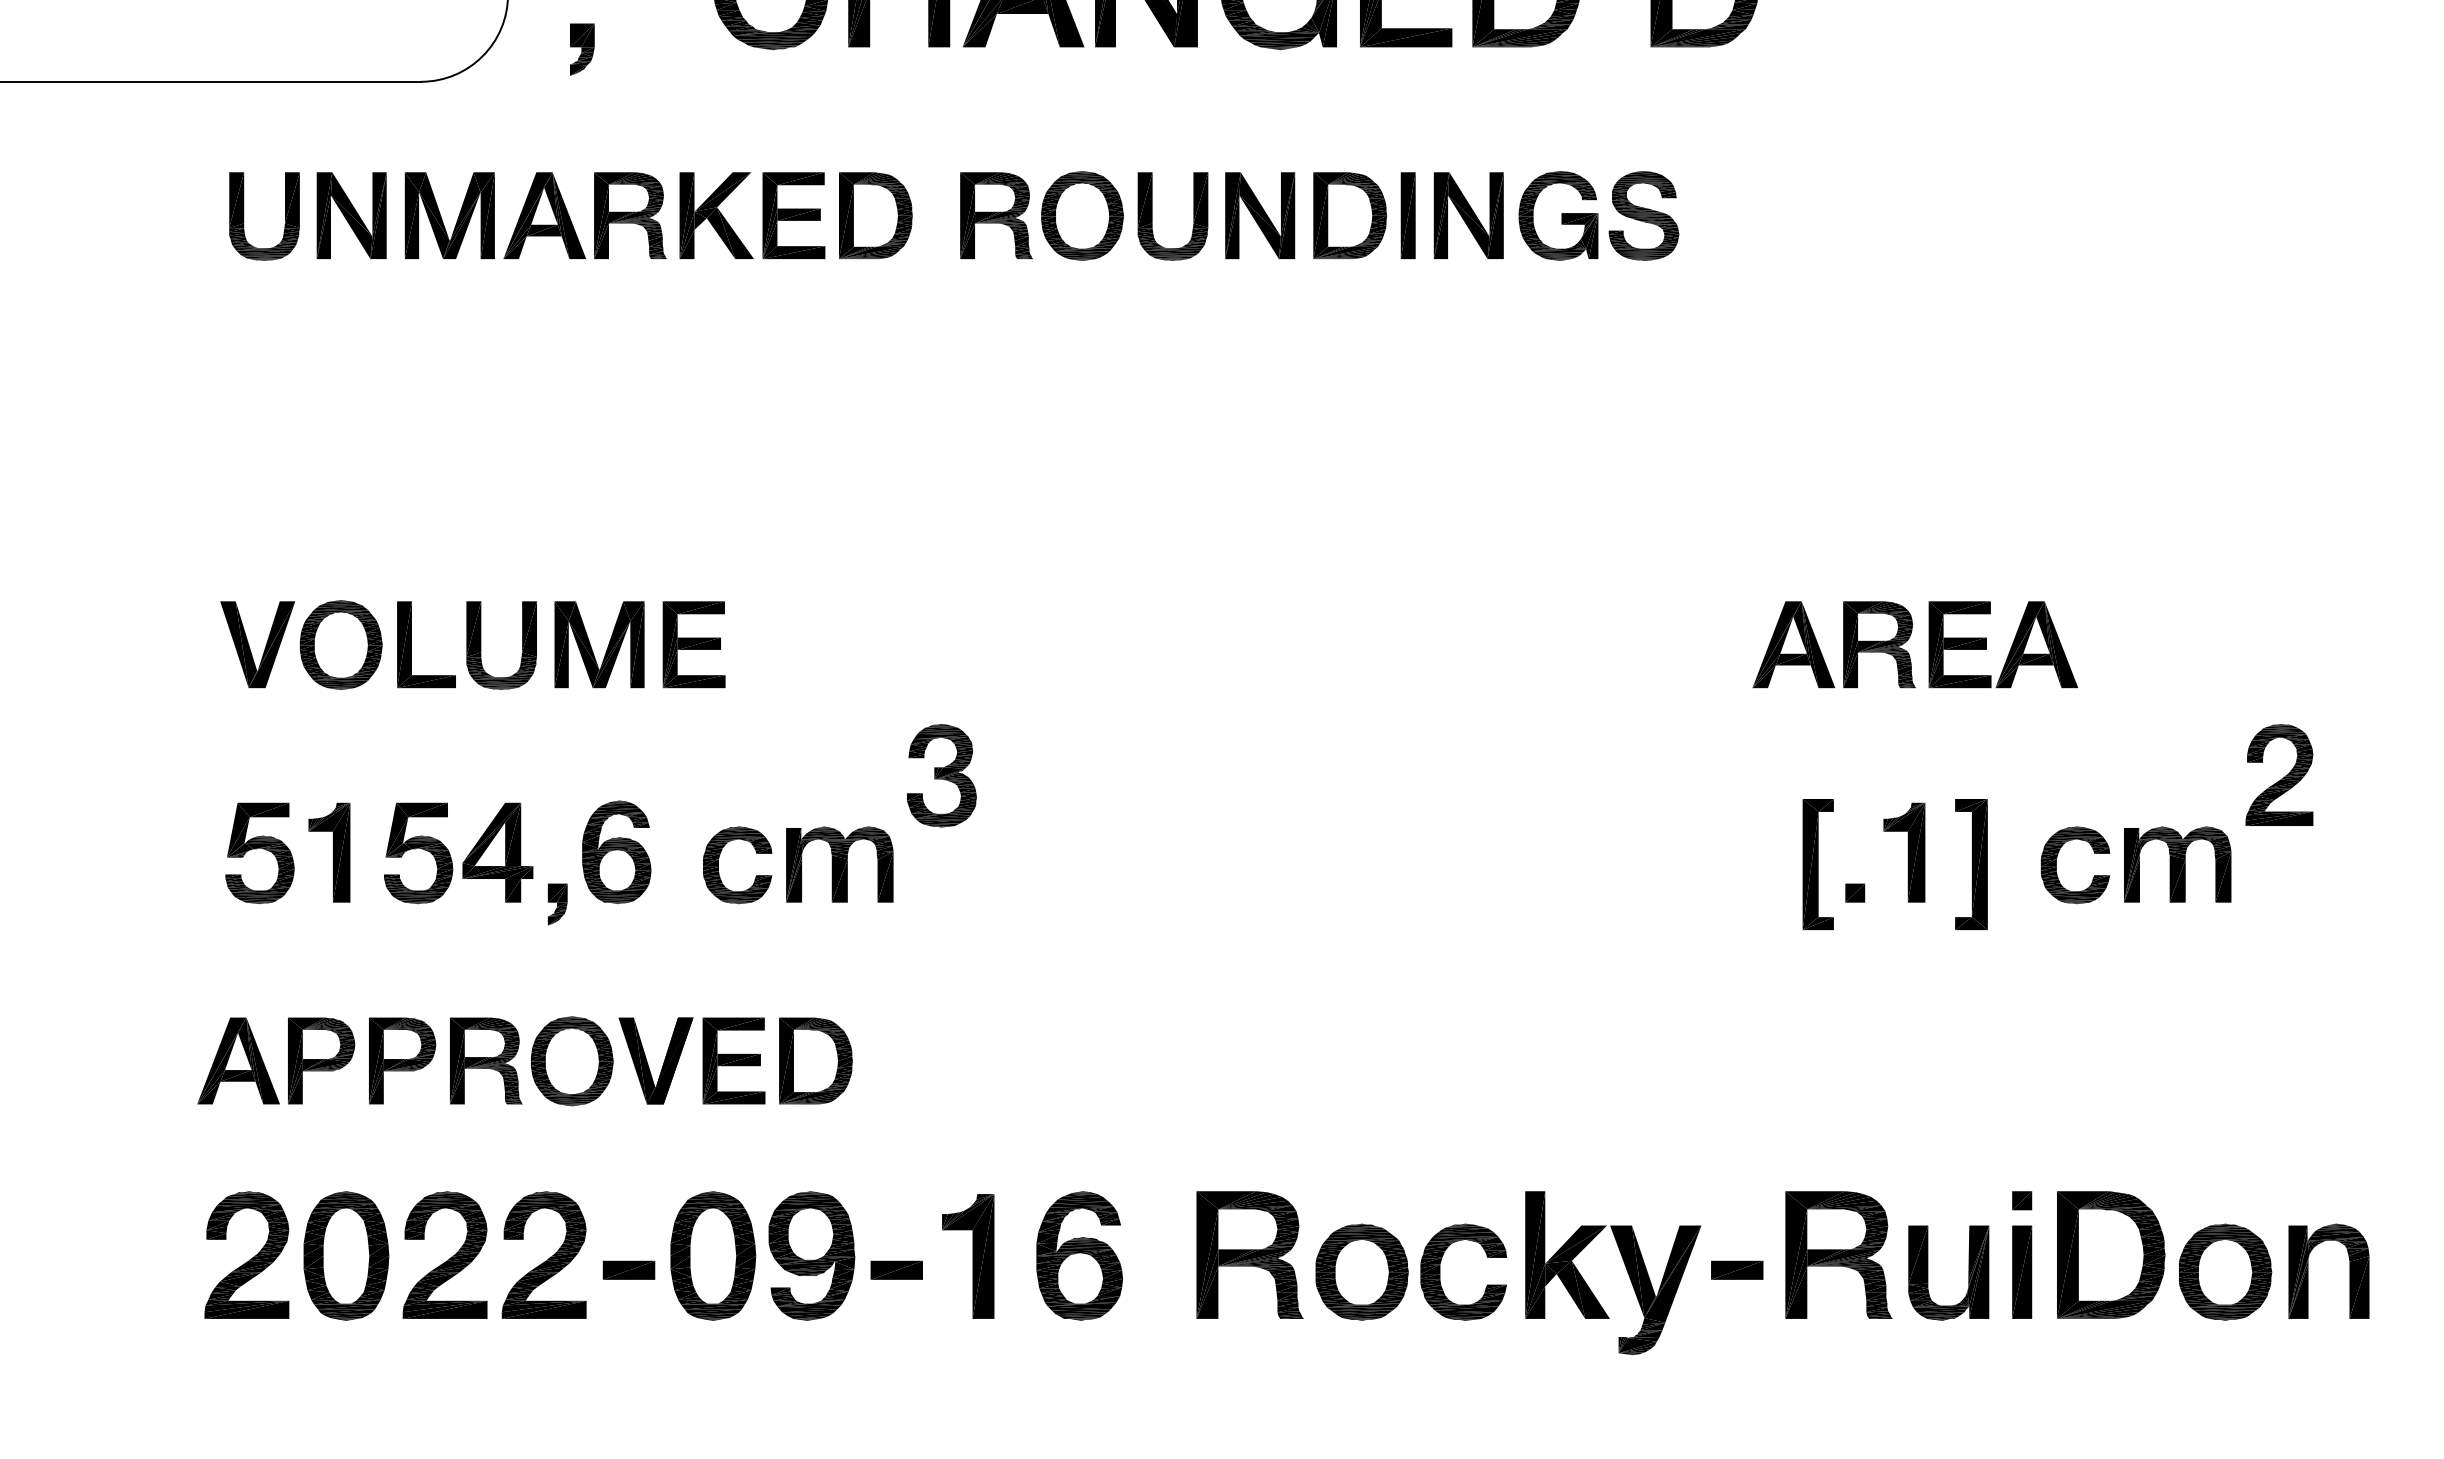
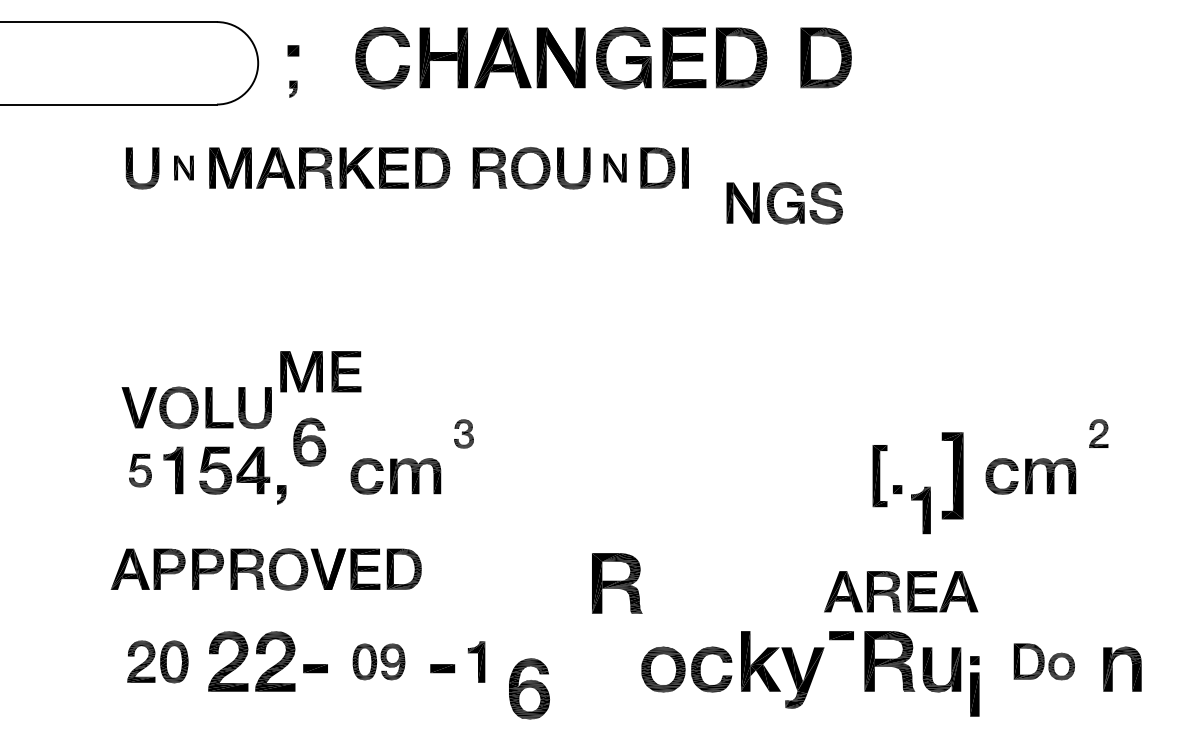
part: (582, 50) -> (293, 89), size x0.7
part: (350, 214) -> (183, 167), size x0.6
part: (1258, 214) -> (614, 167), size x0.7
part: (1555, 216) -> (784, 203), moved
part: (378, 644) -> (196, 407), moved
part: (1916, 644) -> (901, 591), moved
part: (940, 774) -> (463, 433), size x0.6
part: (2278, 774) -> (1098, 433), size x0.6
part: (616, 850) -> (309, 441), moved
part: (260, 852) -> (140, 470), size x0.7
part: (1903, 852) -> (920, 510), moved
part: (1970, 865) -> (952, 476), size x1.4
part: (295, 1255) -> (157, 661), size x0.7
part: (761, 1255) -> (378, 661), size x0.6
part: (968, 1255) -> (476, 661), size x0.7
part: (1079, 1255) -> (529, 688), moved
part: (1250, 1255) -> (617, 583), moved
part: (2021, 1255) -> (974, 686), moved
part: (2164, 1255) -> (1044, 661), size x0.6
part: (1737, 1269) -> (841, 635), moved

